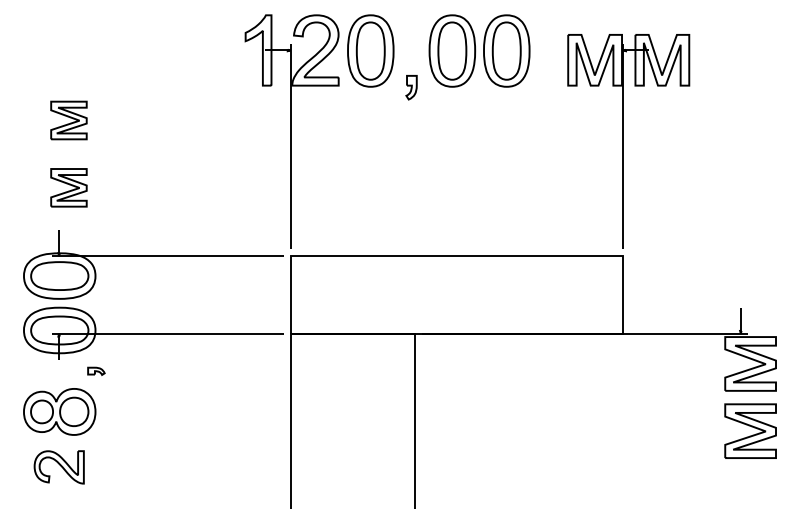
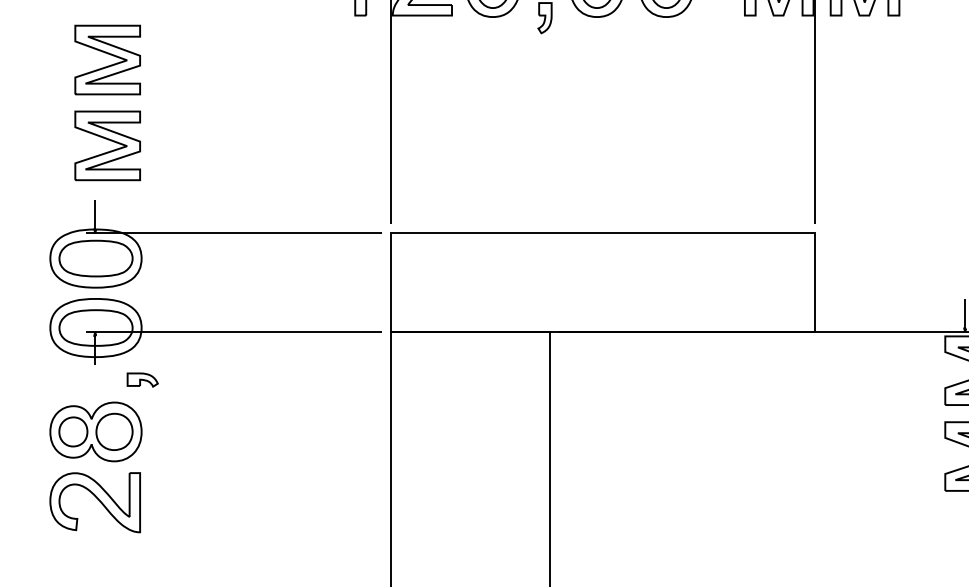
part: (68, 120) -> (107, 60), size x1.43
part: (68, 187) -> (107, 145), size x1.43
part: (96, 371) -> (142, 380), size x1.43
part: (59, 467) -> (95, 502), size x1.43

